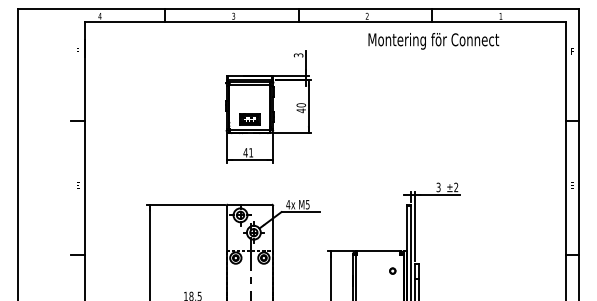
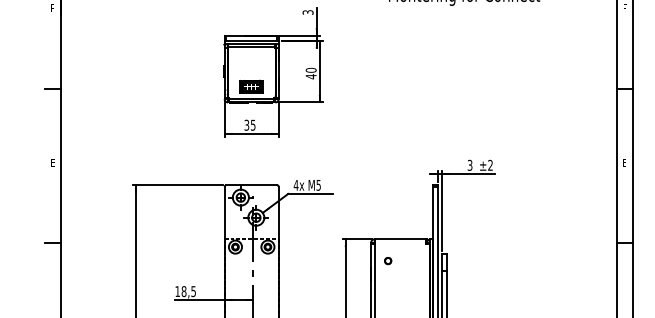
text: (248, 152) -> (250, 124), 41 -> 35
part: (392, 270) -> (387, 260), moved

